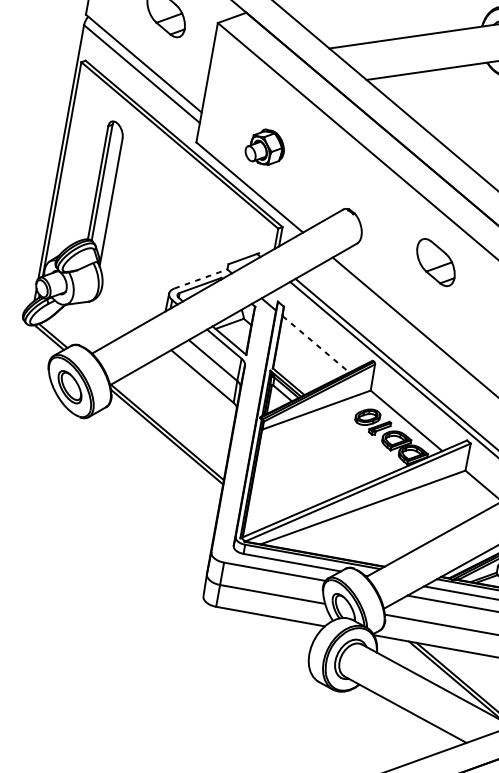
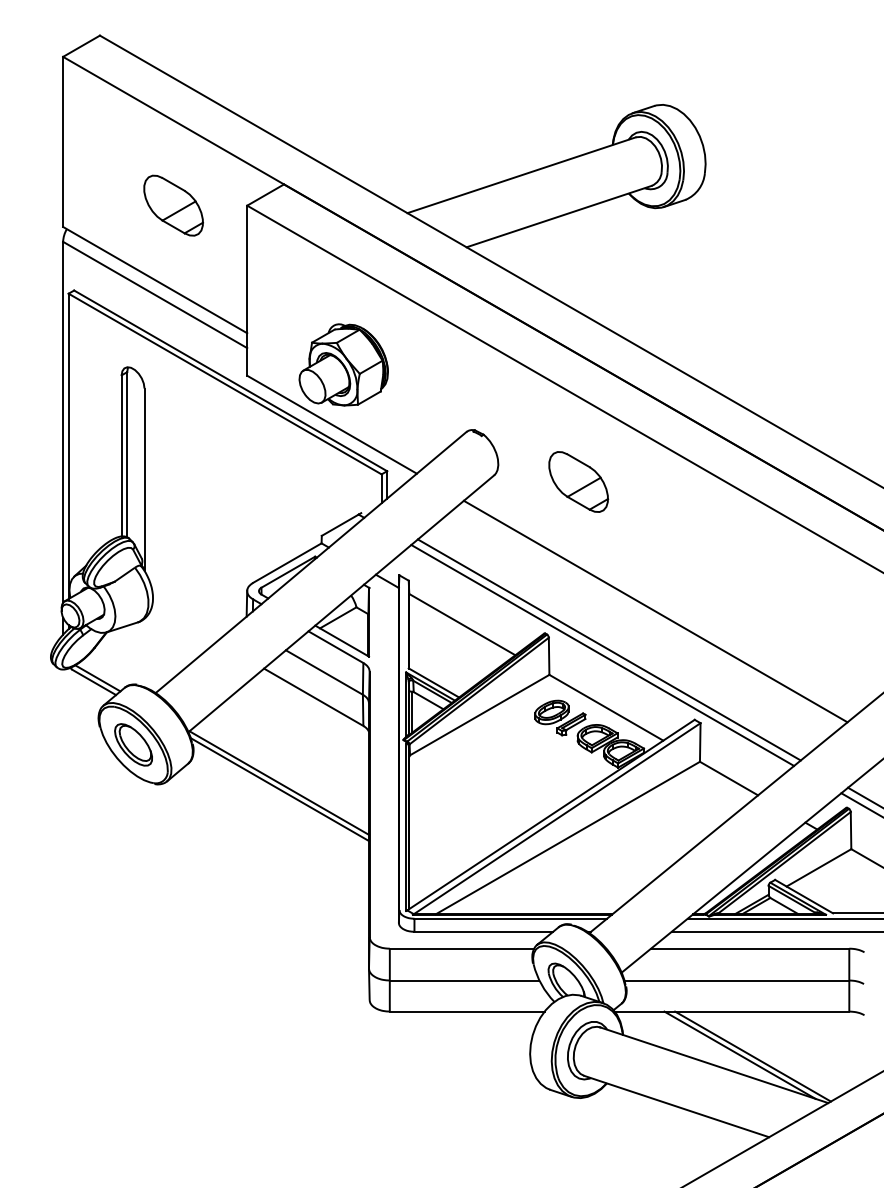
part: (265, 146) -> (343, 364), size x1.67
part: (435, 262) -> (578, 481), moved
line: (200, 279) -> (287, 563), dashed -> solid
line: (316, 344) -> (462, 624), dashed -> solid

